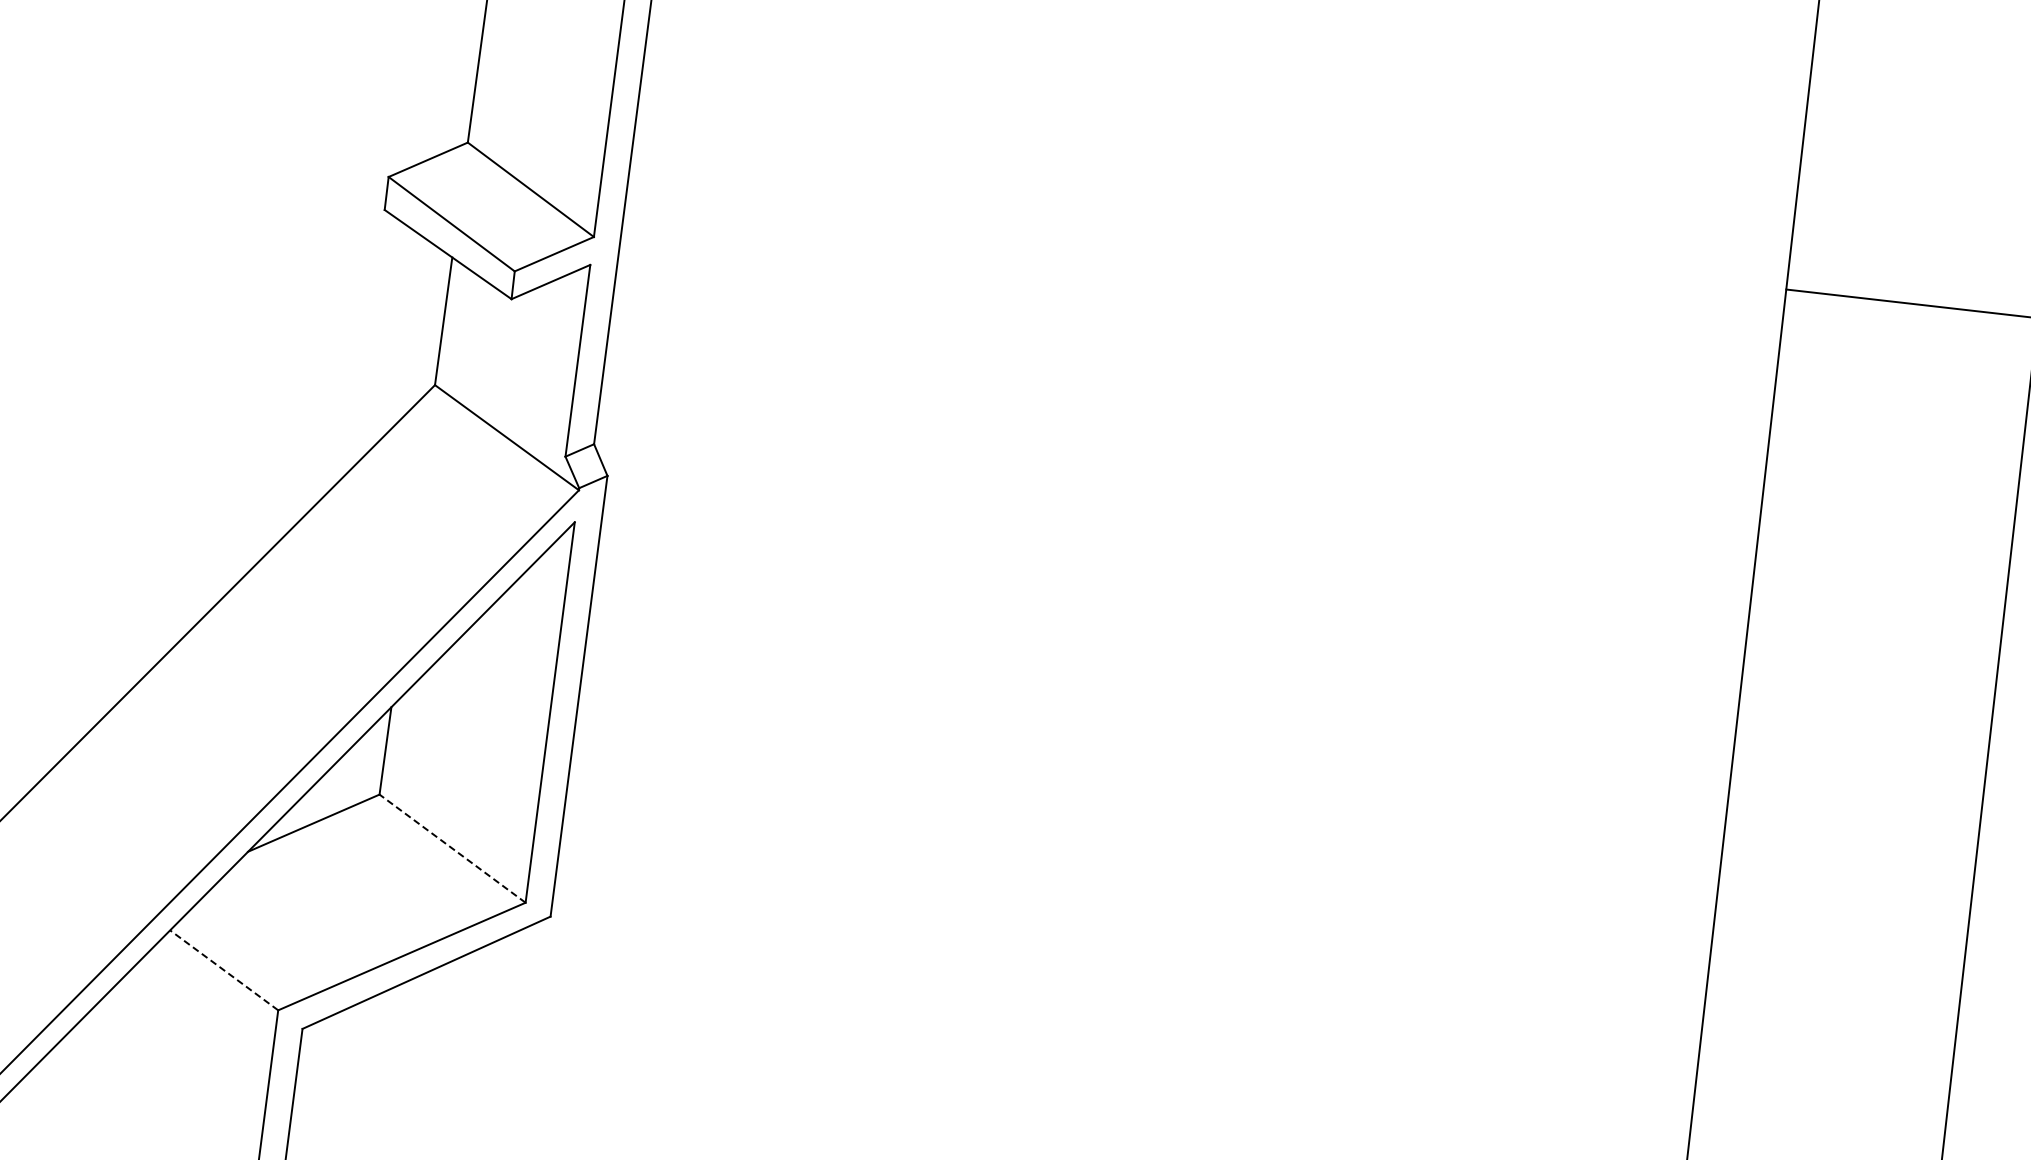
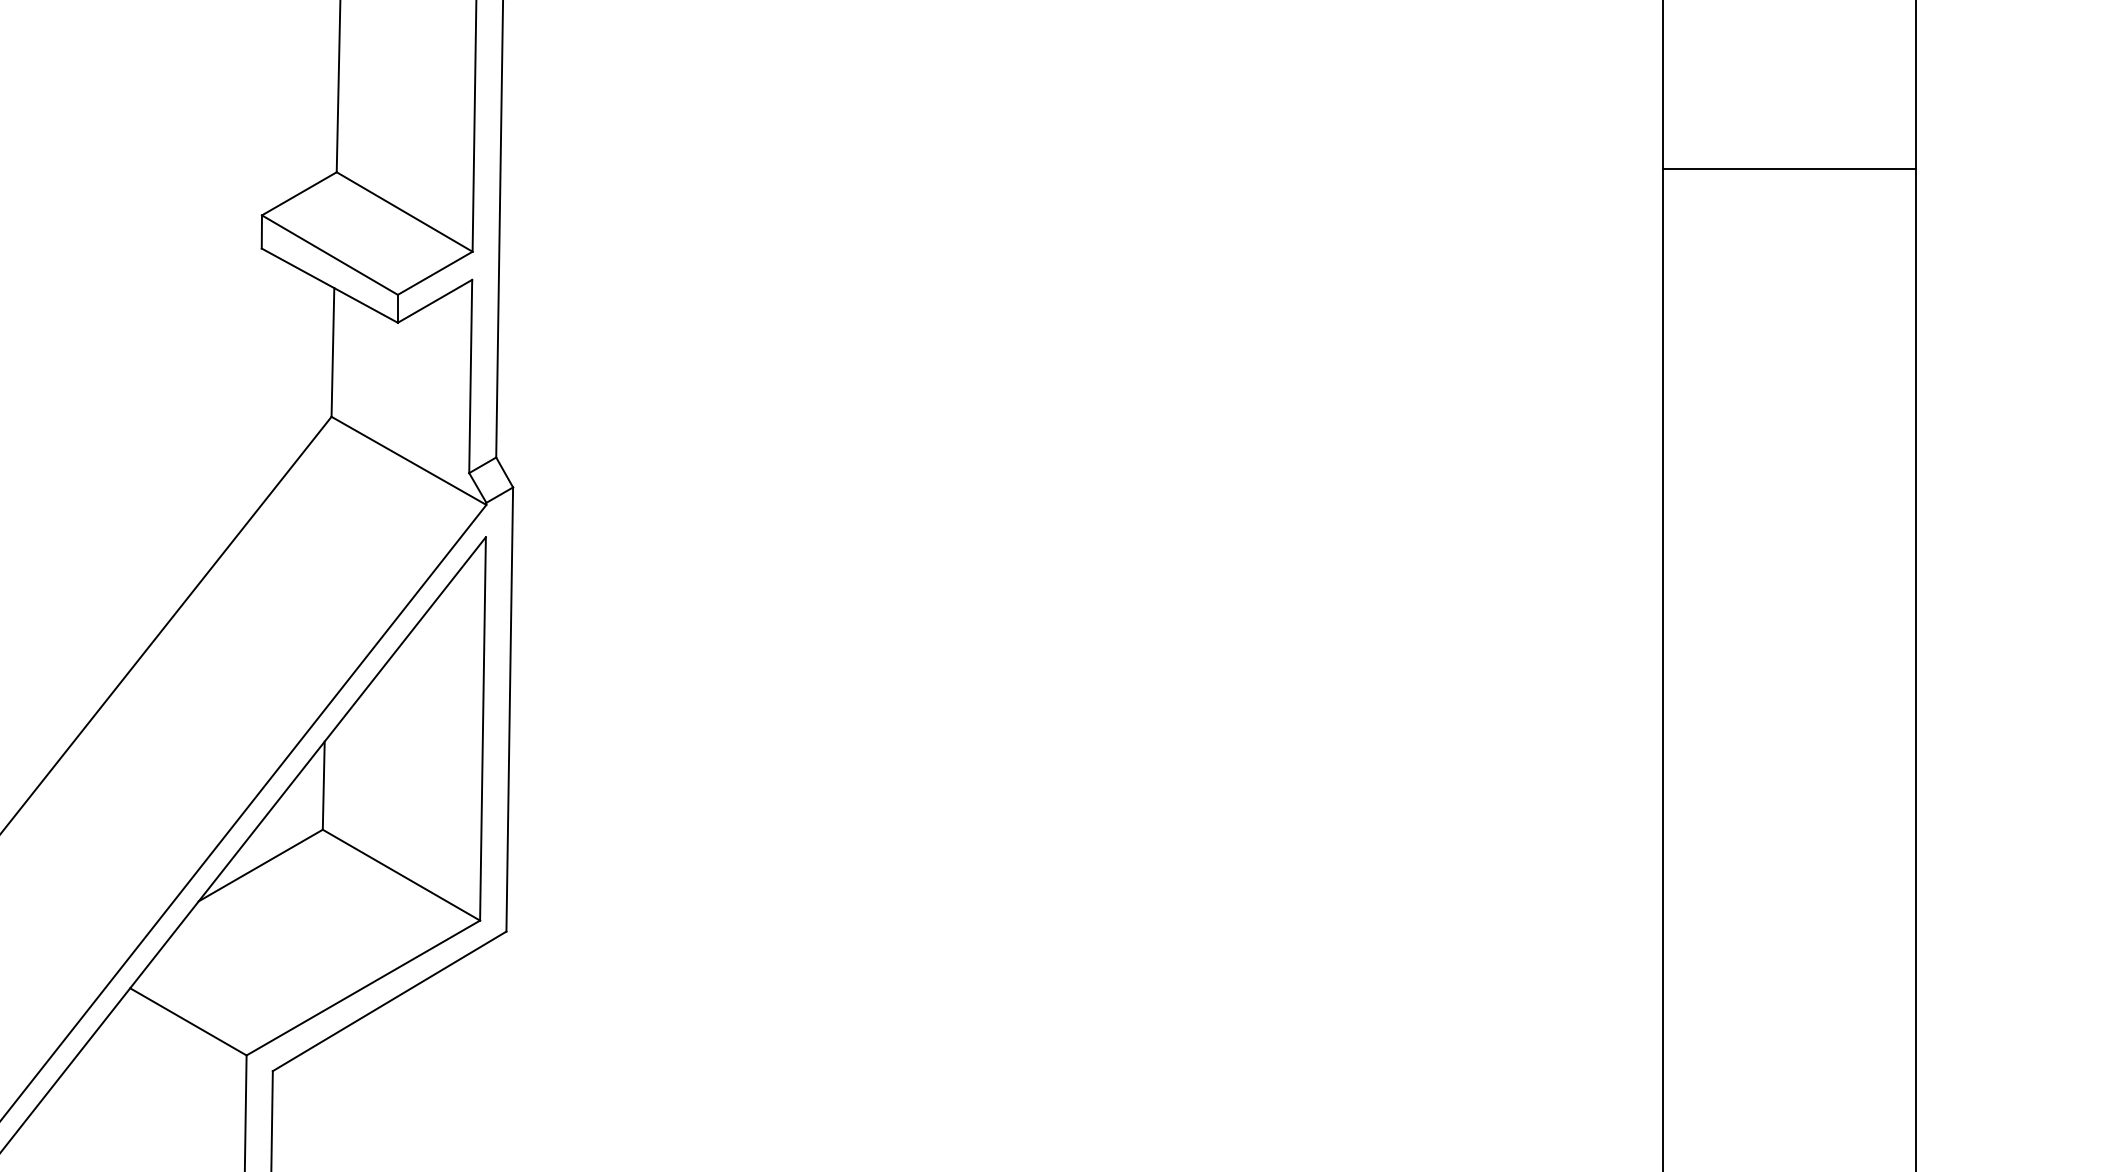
line: (452, 849) -> (401, 875), dashed -> solid
line: (223, 969) -> (187, 1021), dashed -> solid

